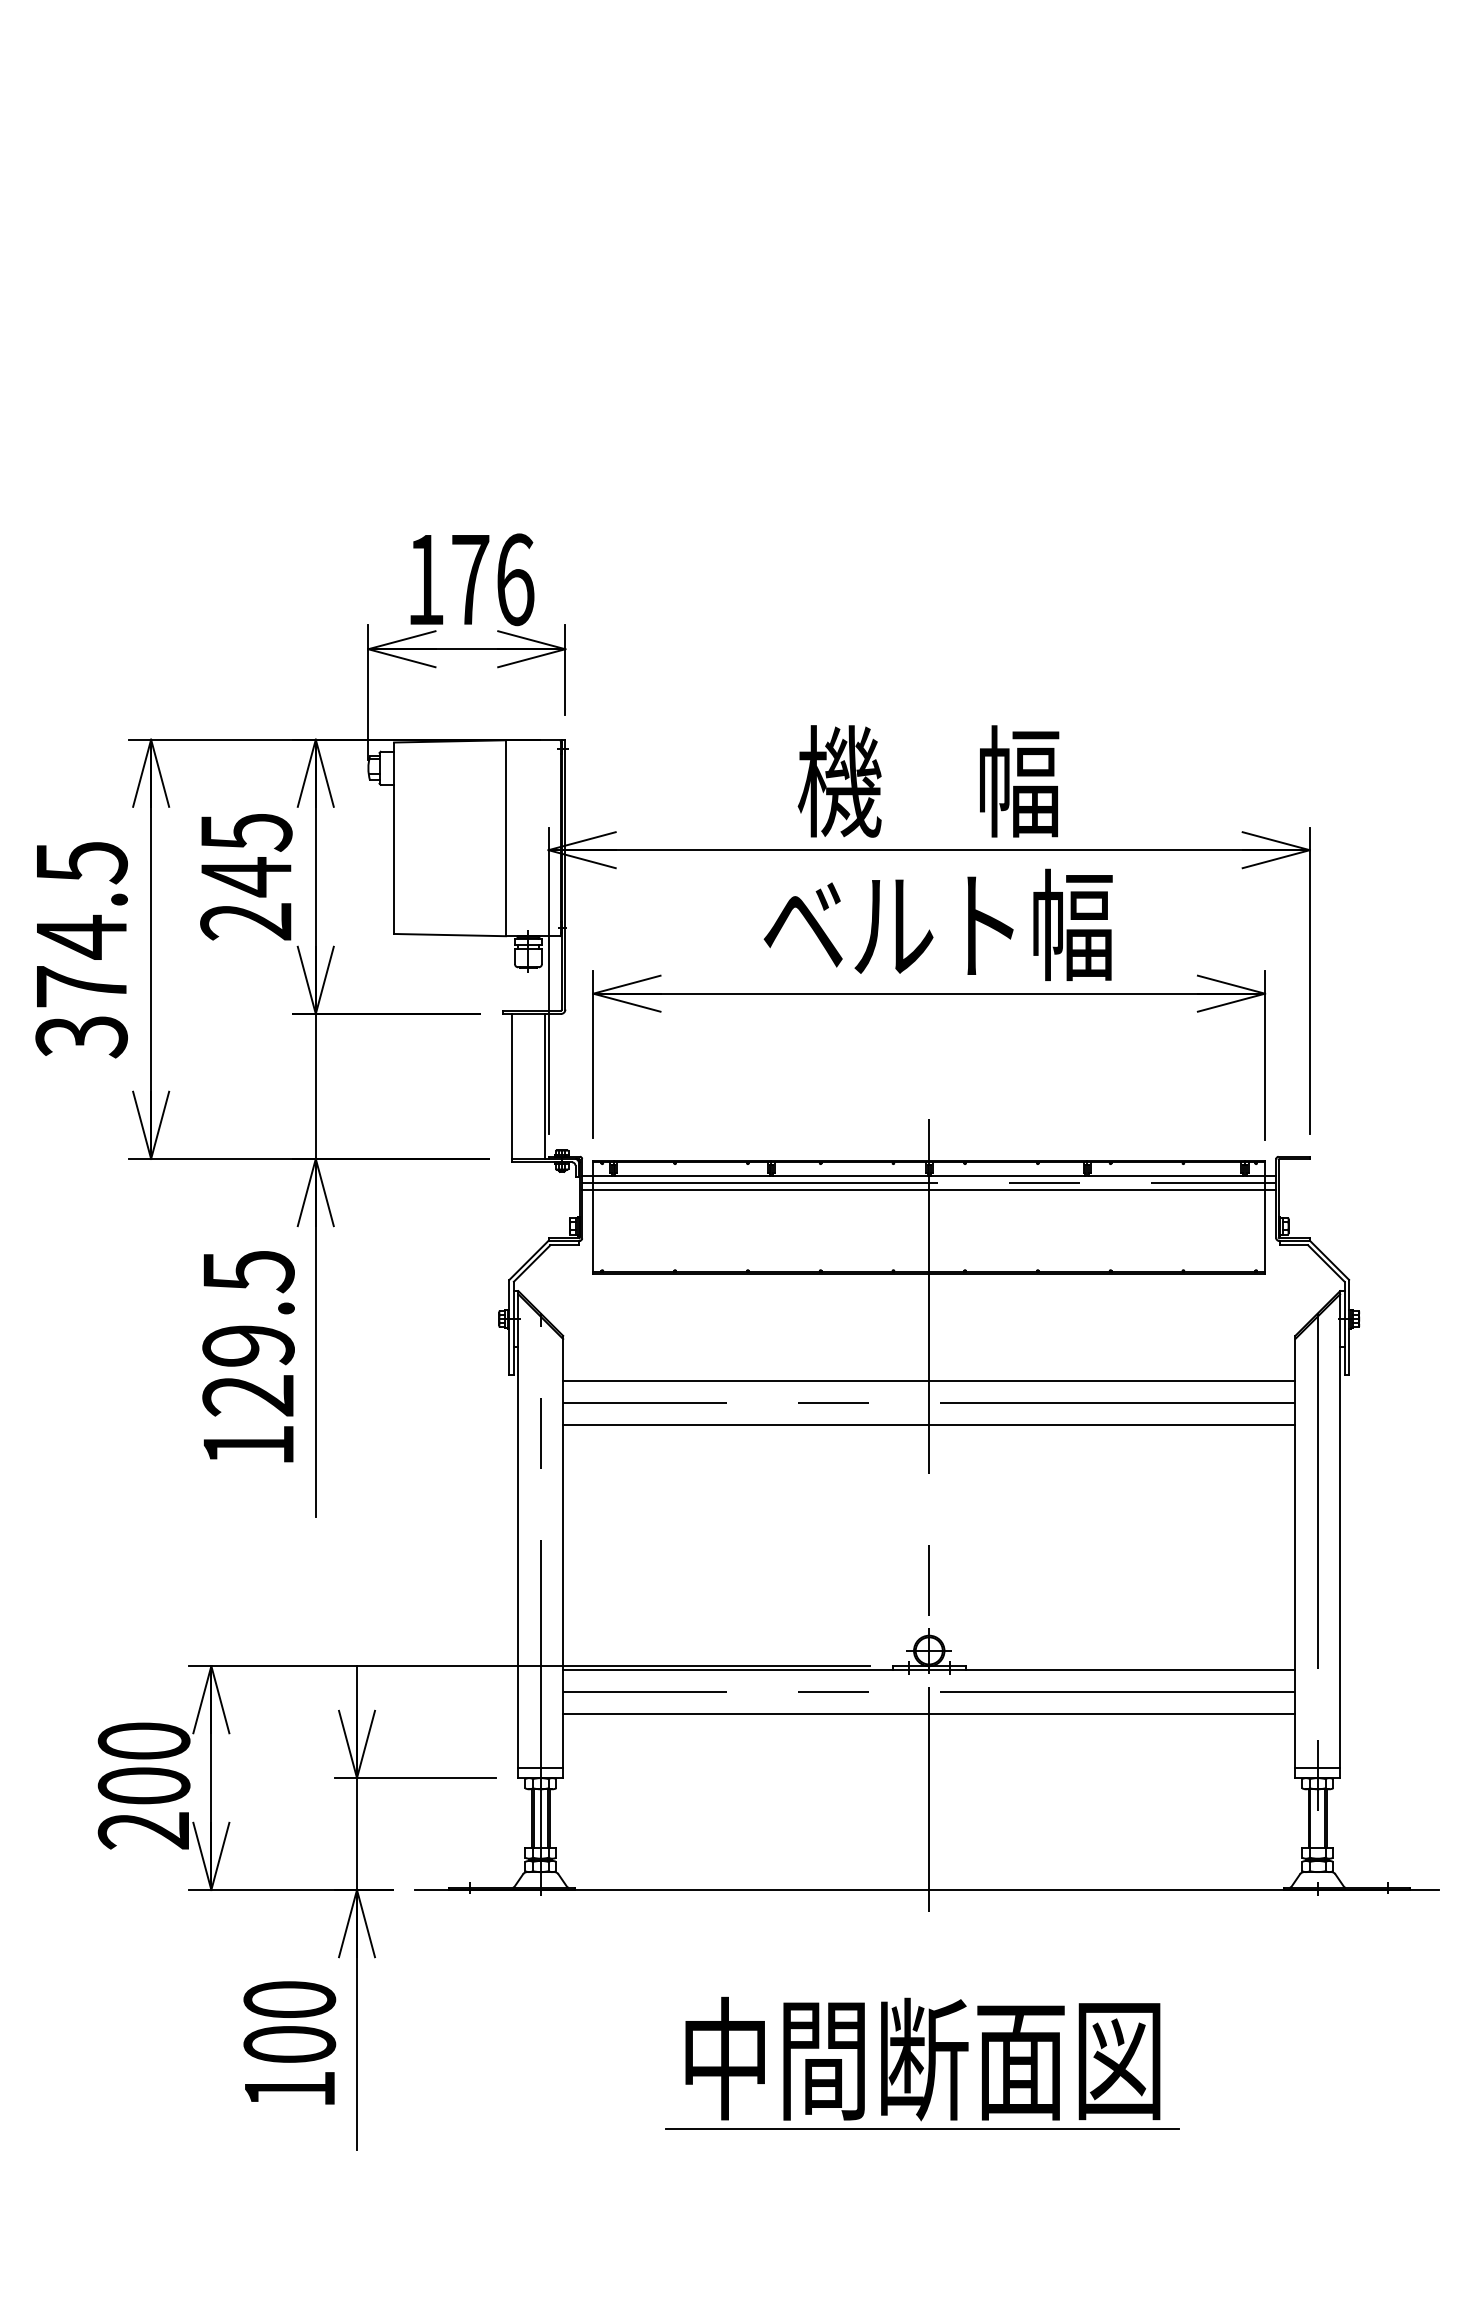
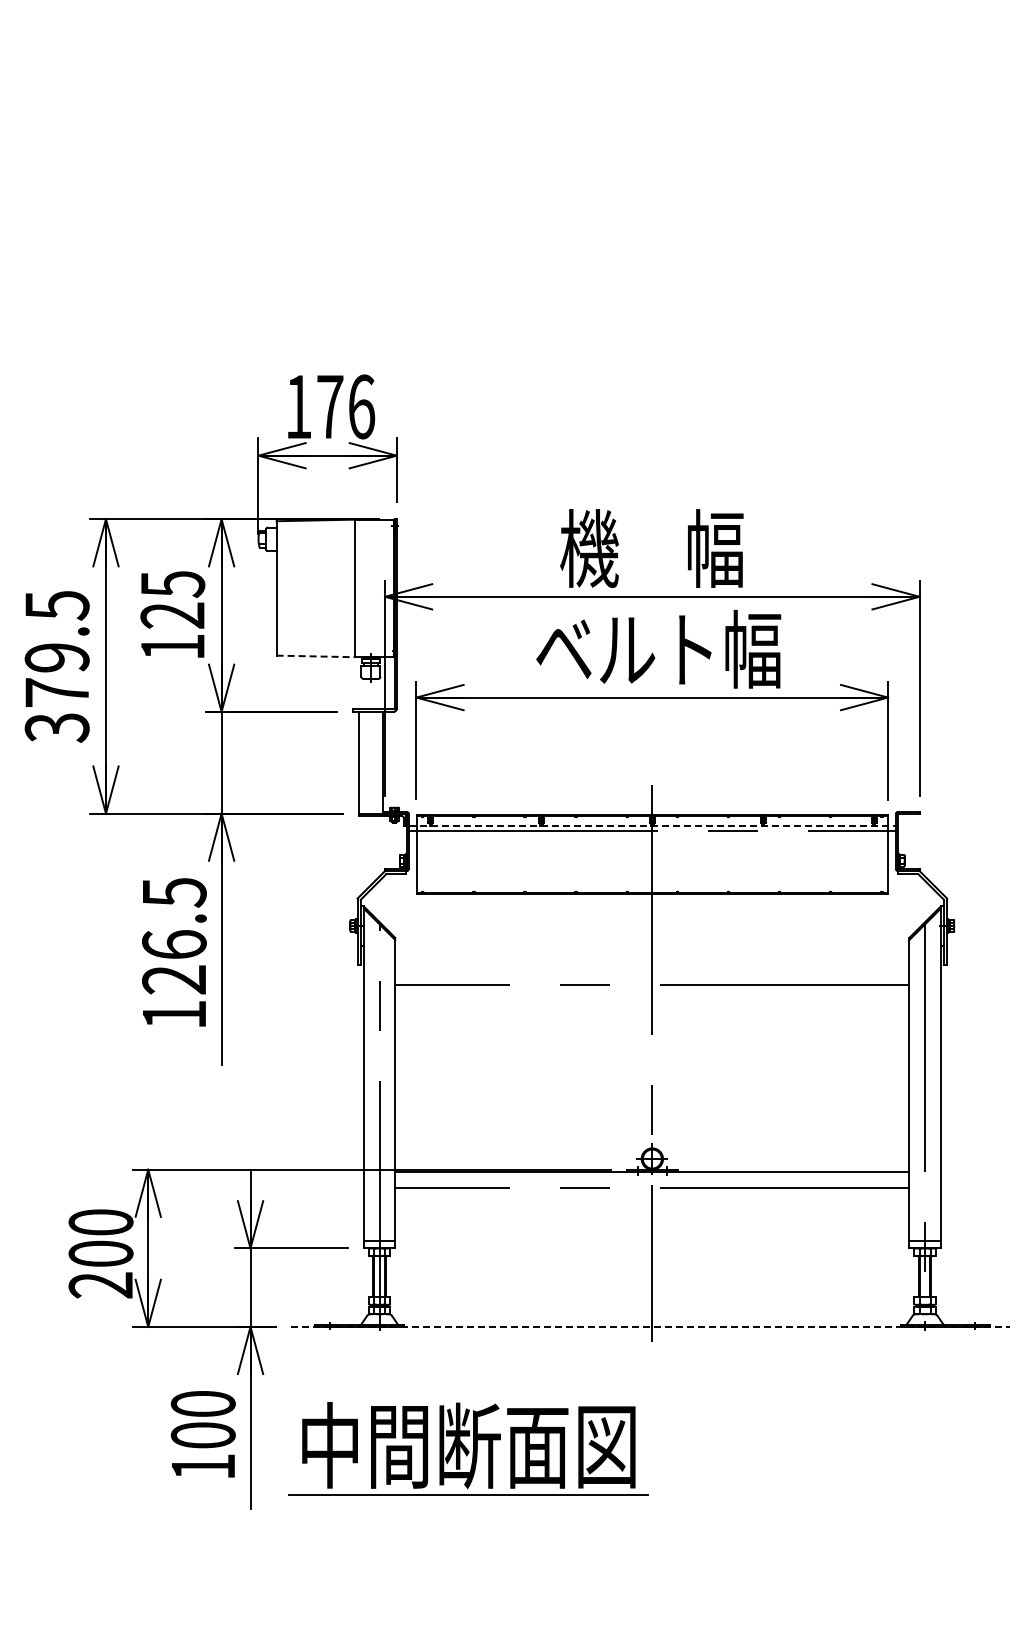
text: (245, 898) -> (172, 630), 245 -> 125
line: (450, 935) -> (316, 656), solid -> dashed
text: (80, 936) -> (56, 657), 374.5 -> 379.5
line: (929, 1175) -> (652, 825), solid -> dashed
line: (929, 1190) -> (652, 835), removed
text: (248, 1345) -> (174, 944), 129.5 -> 126.5
line: (929, 1380) -> (652, 969), removed
line: (929, 1425) -> (652, 1000), removed
line: (929, 1714) -> (652, 1203), removed
line: (928, 1889) -> (651, 1326), solid -> dashed
part: (922, 2063) -> (468, 1448), moved

